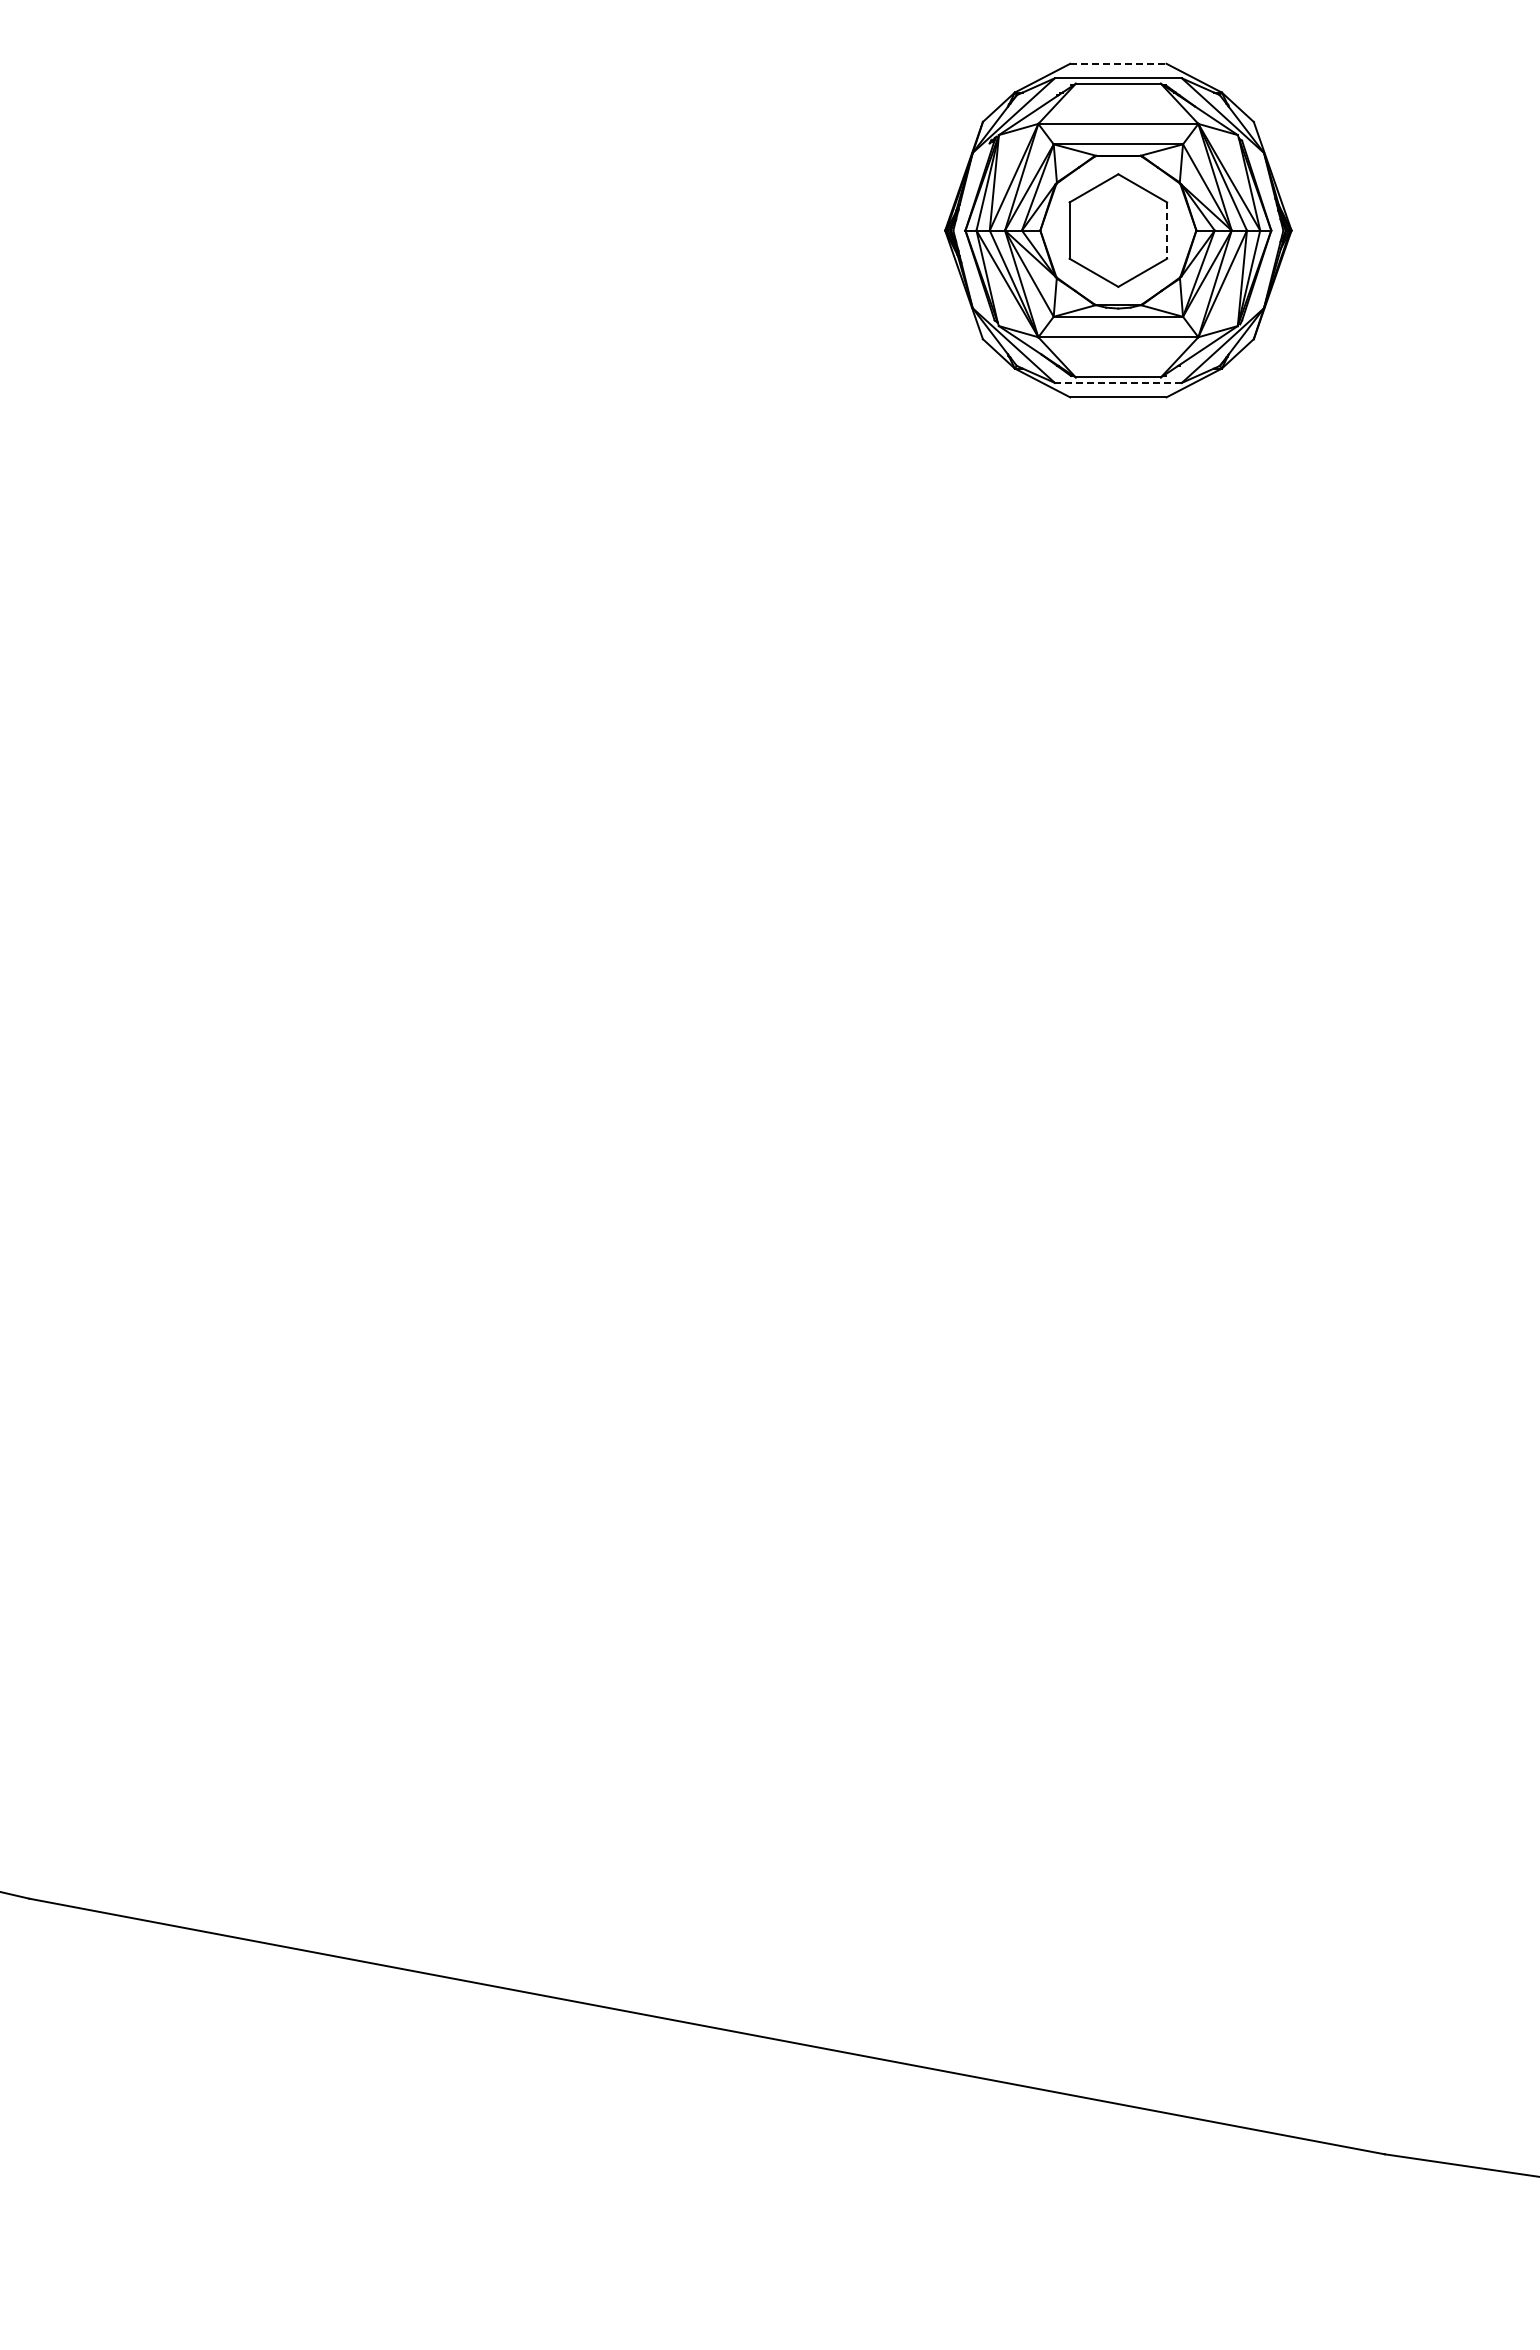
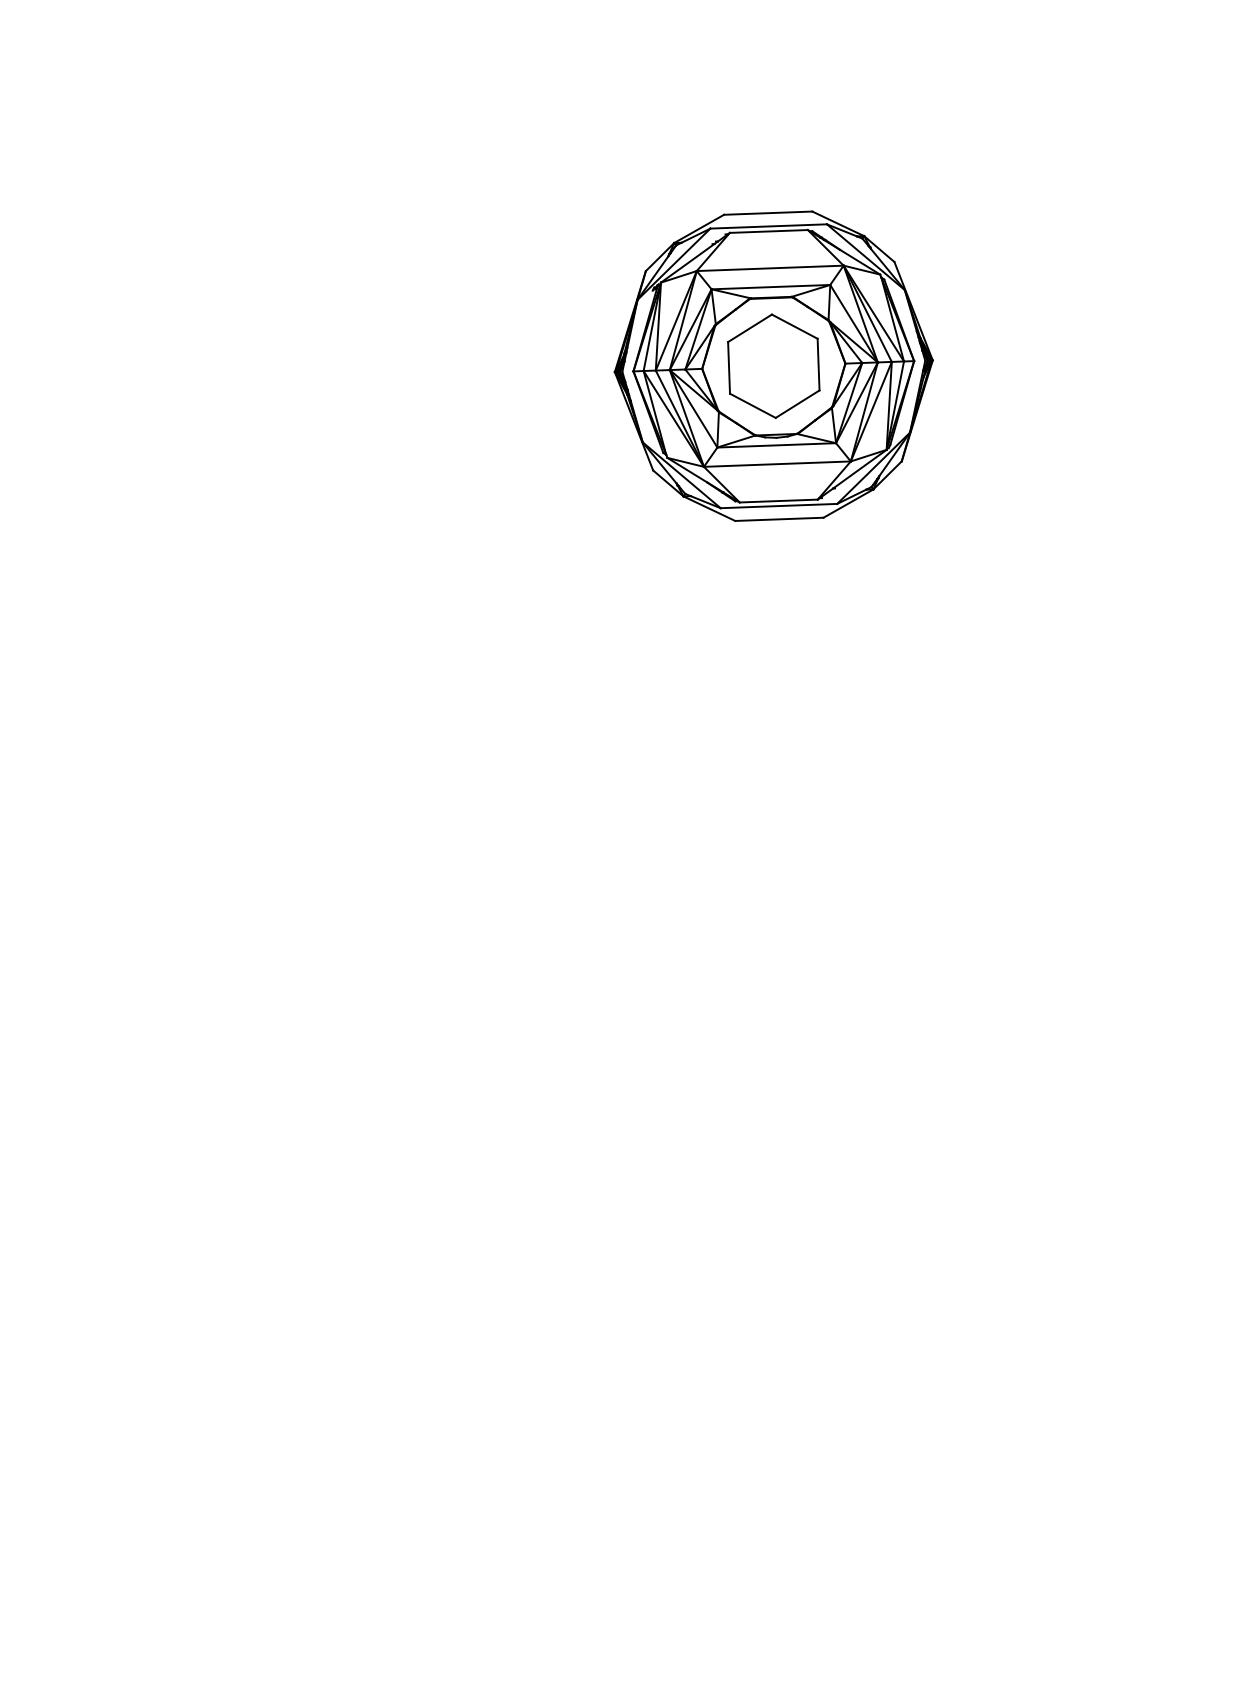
line: (1118, 63) -> (768, 212), dashed -> solid
line: (1167, 231) -> (818, 365), dashed -> solid
line: (1117, 382) -> (778, 505), dashed -> solid

